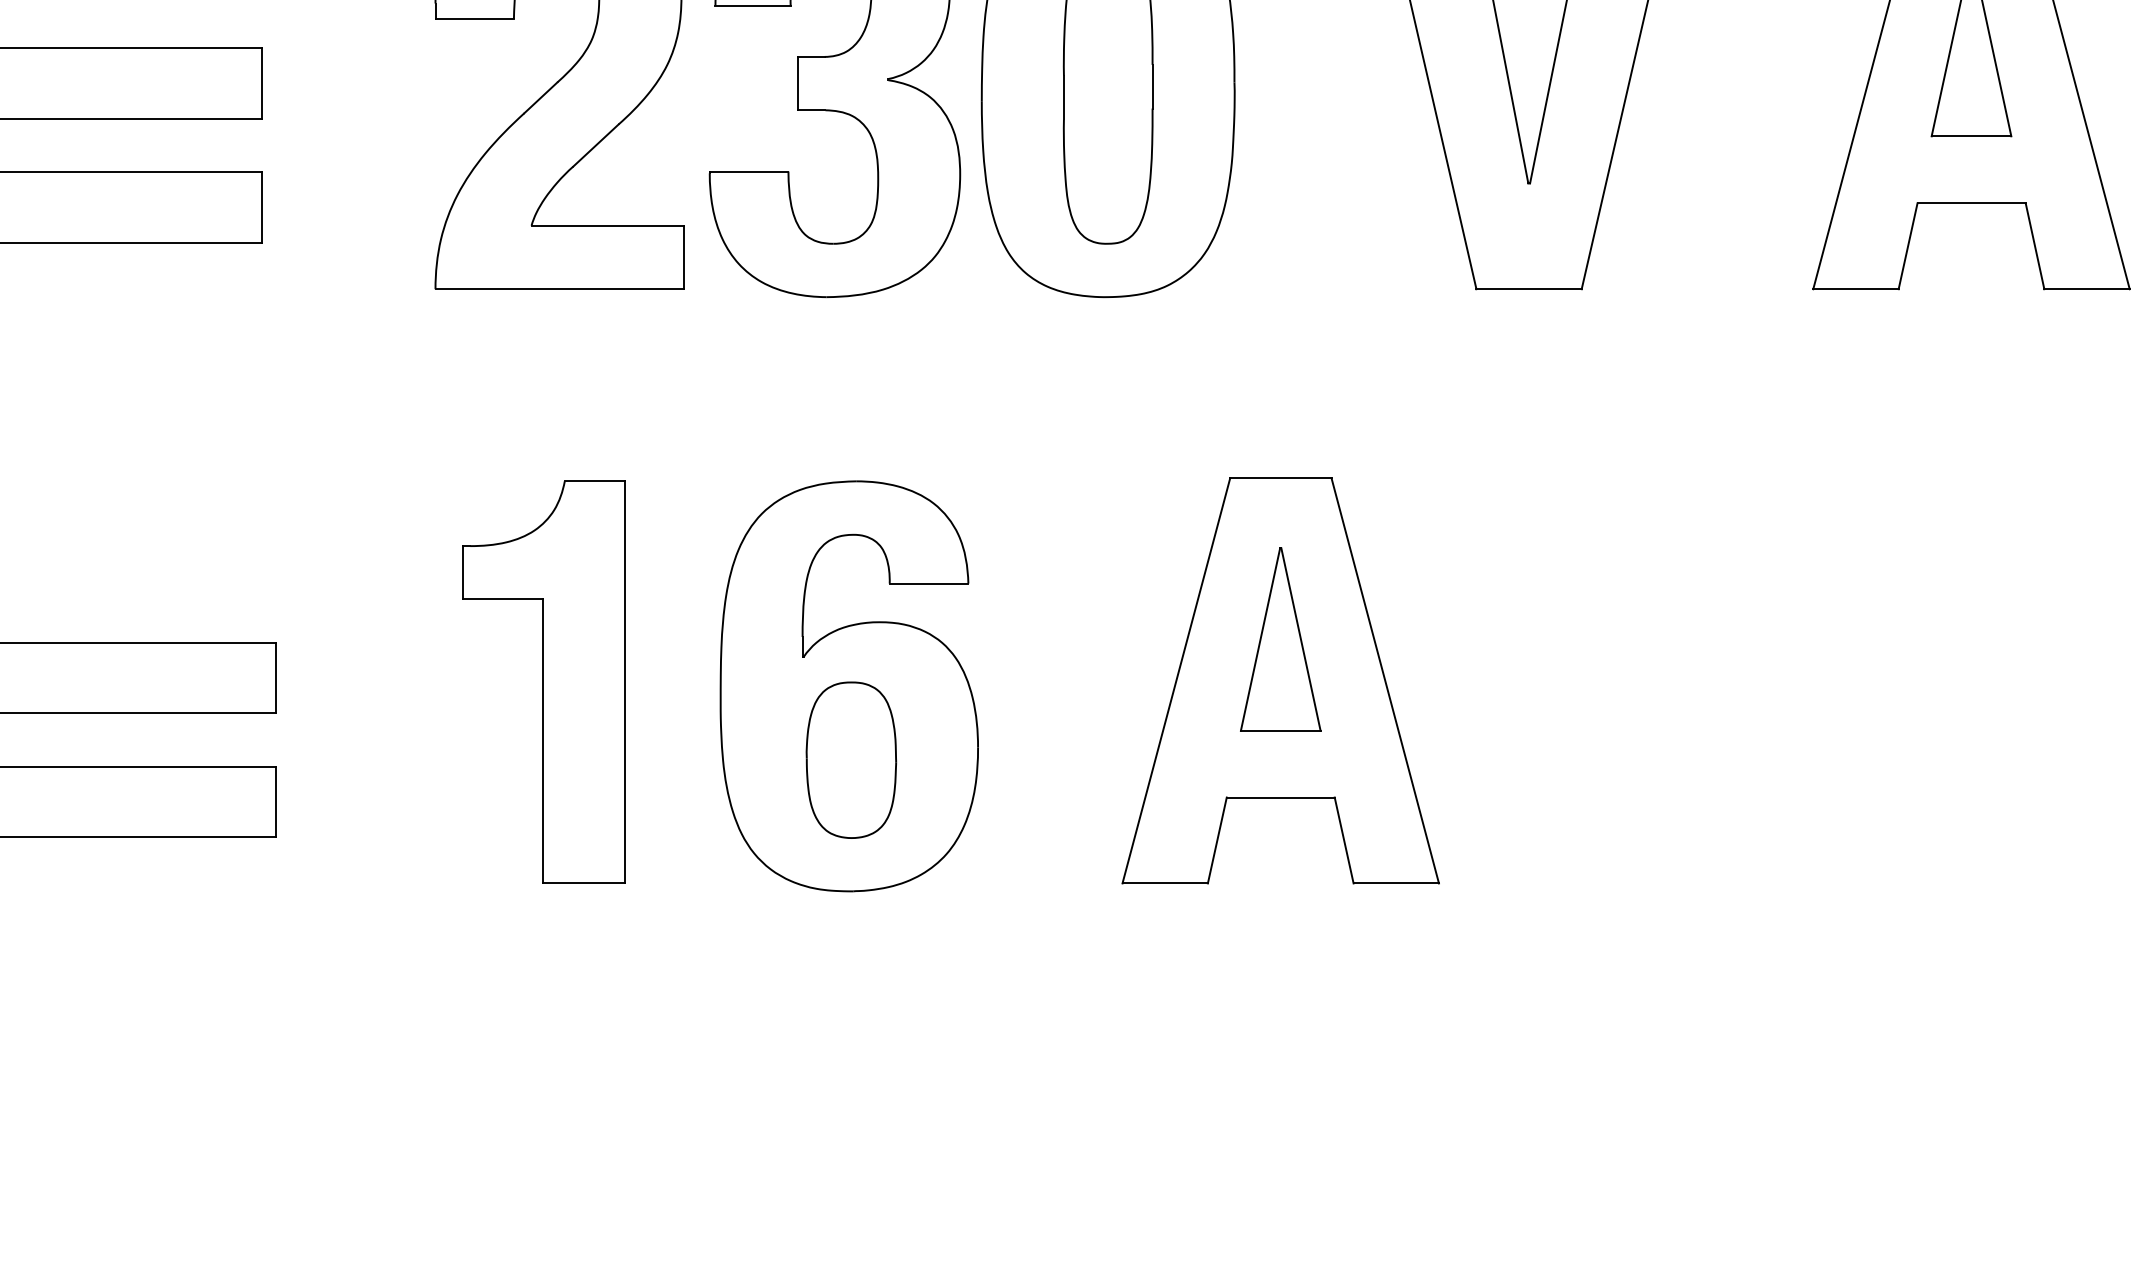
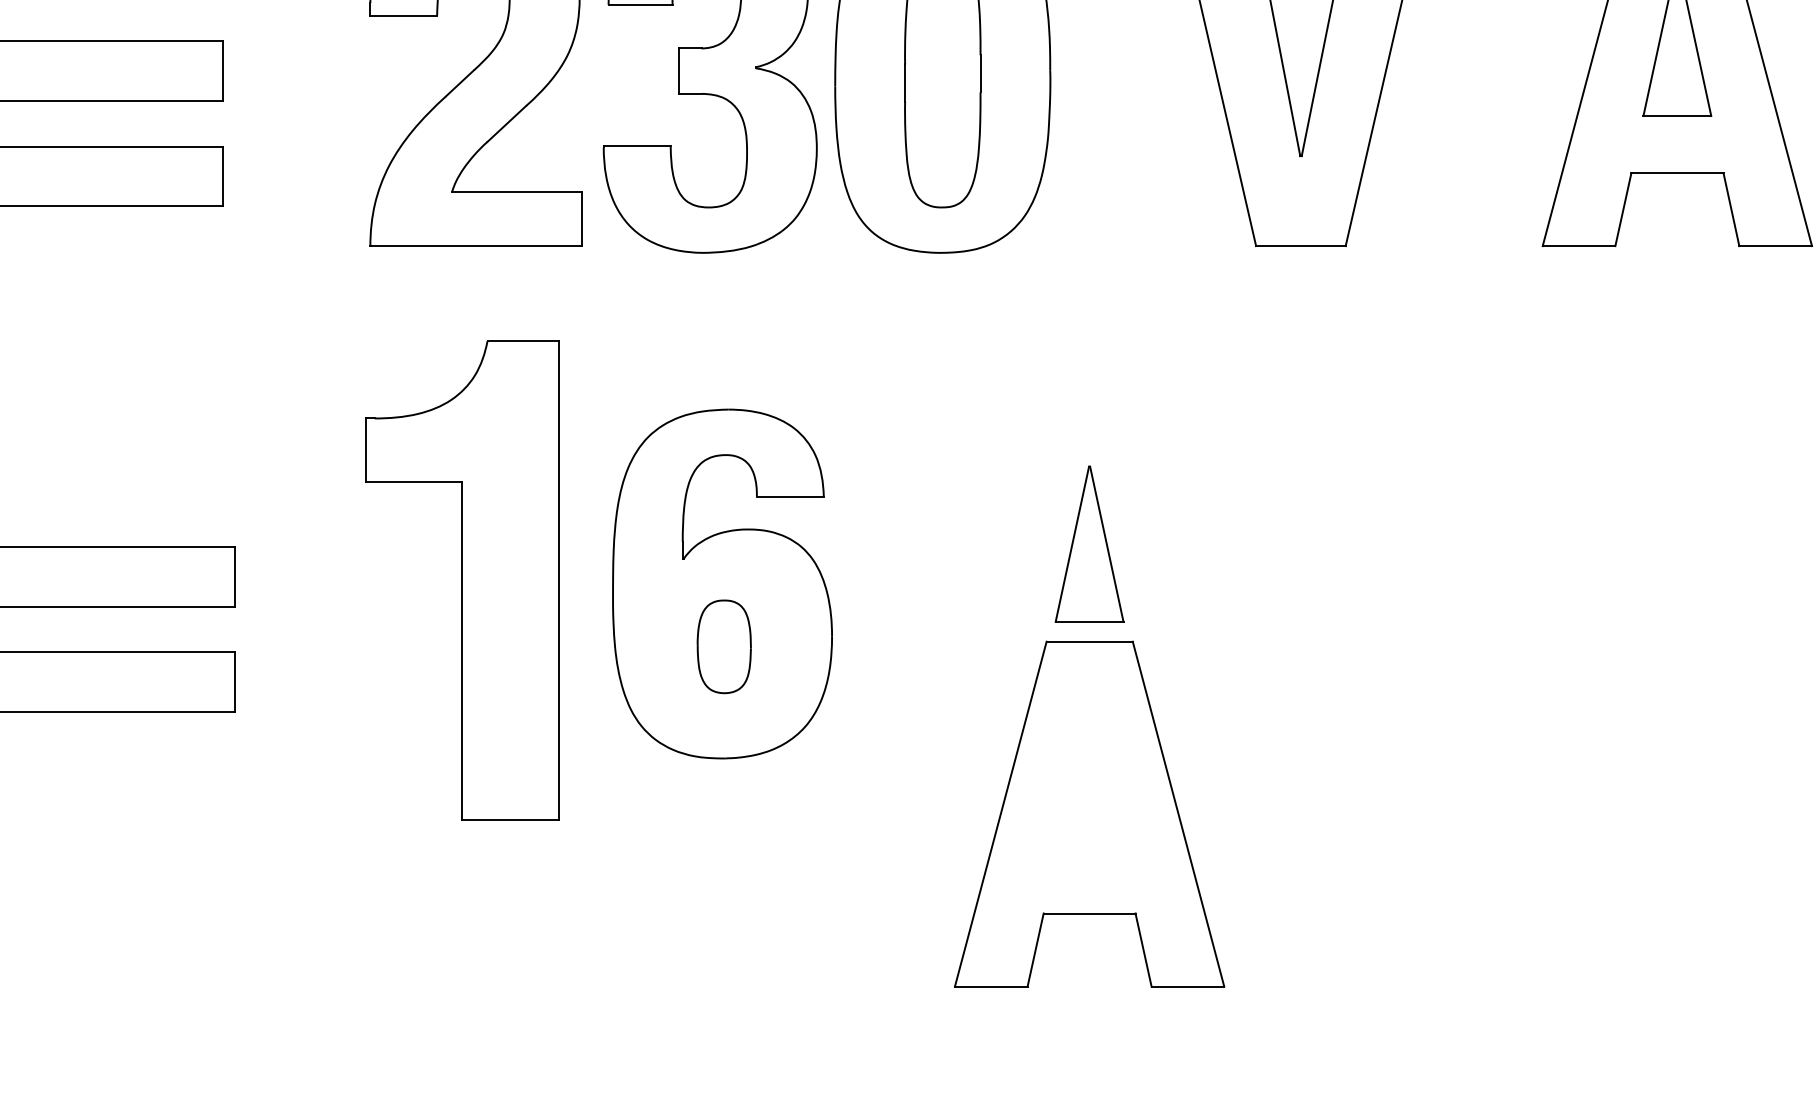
part: (1280, 680) -> (1089, 813), moved
part: (543, 681) -> (462, 579), size x1.4
part: (851, 759) -> (724, 646), size x0.7

